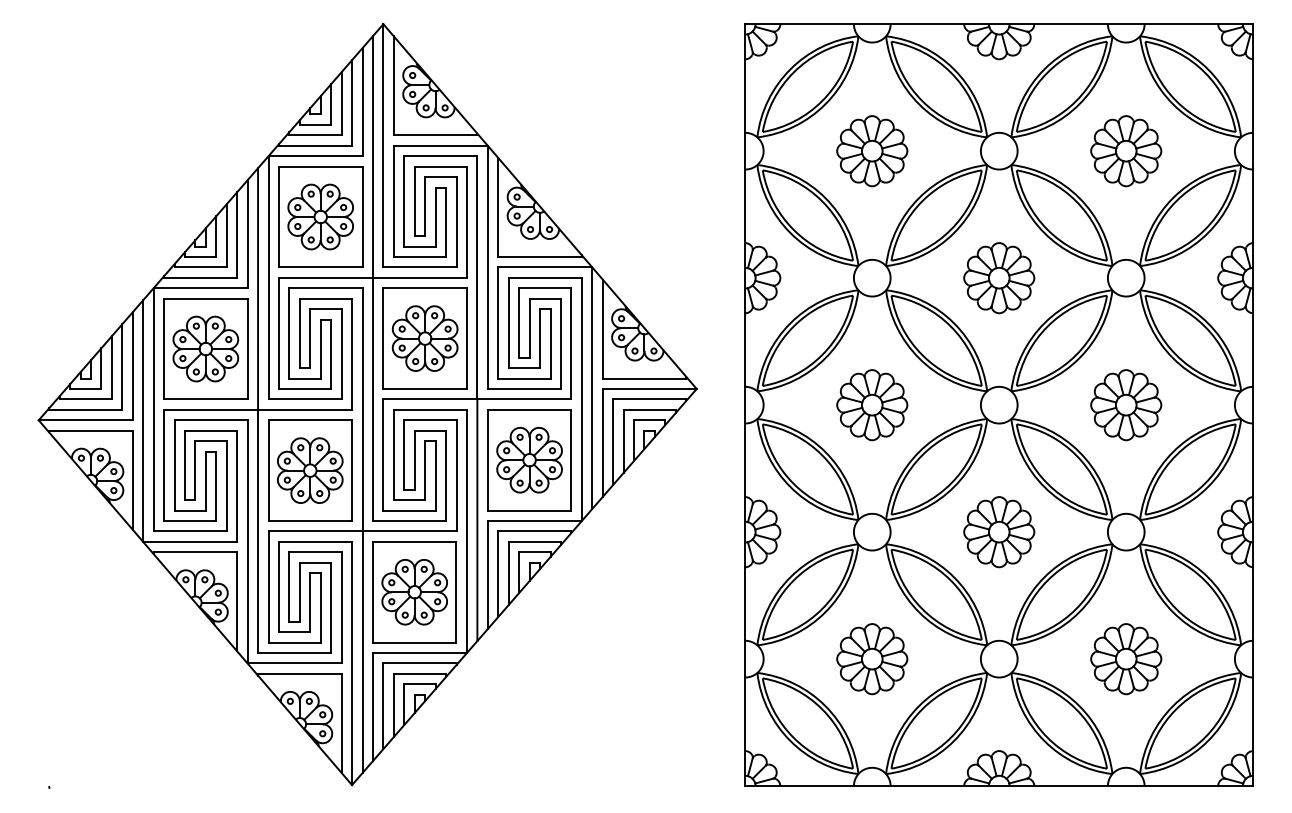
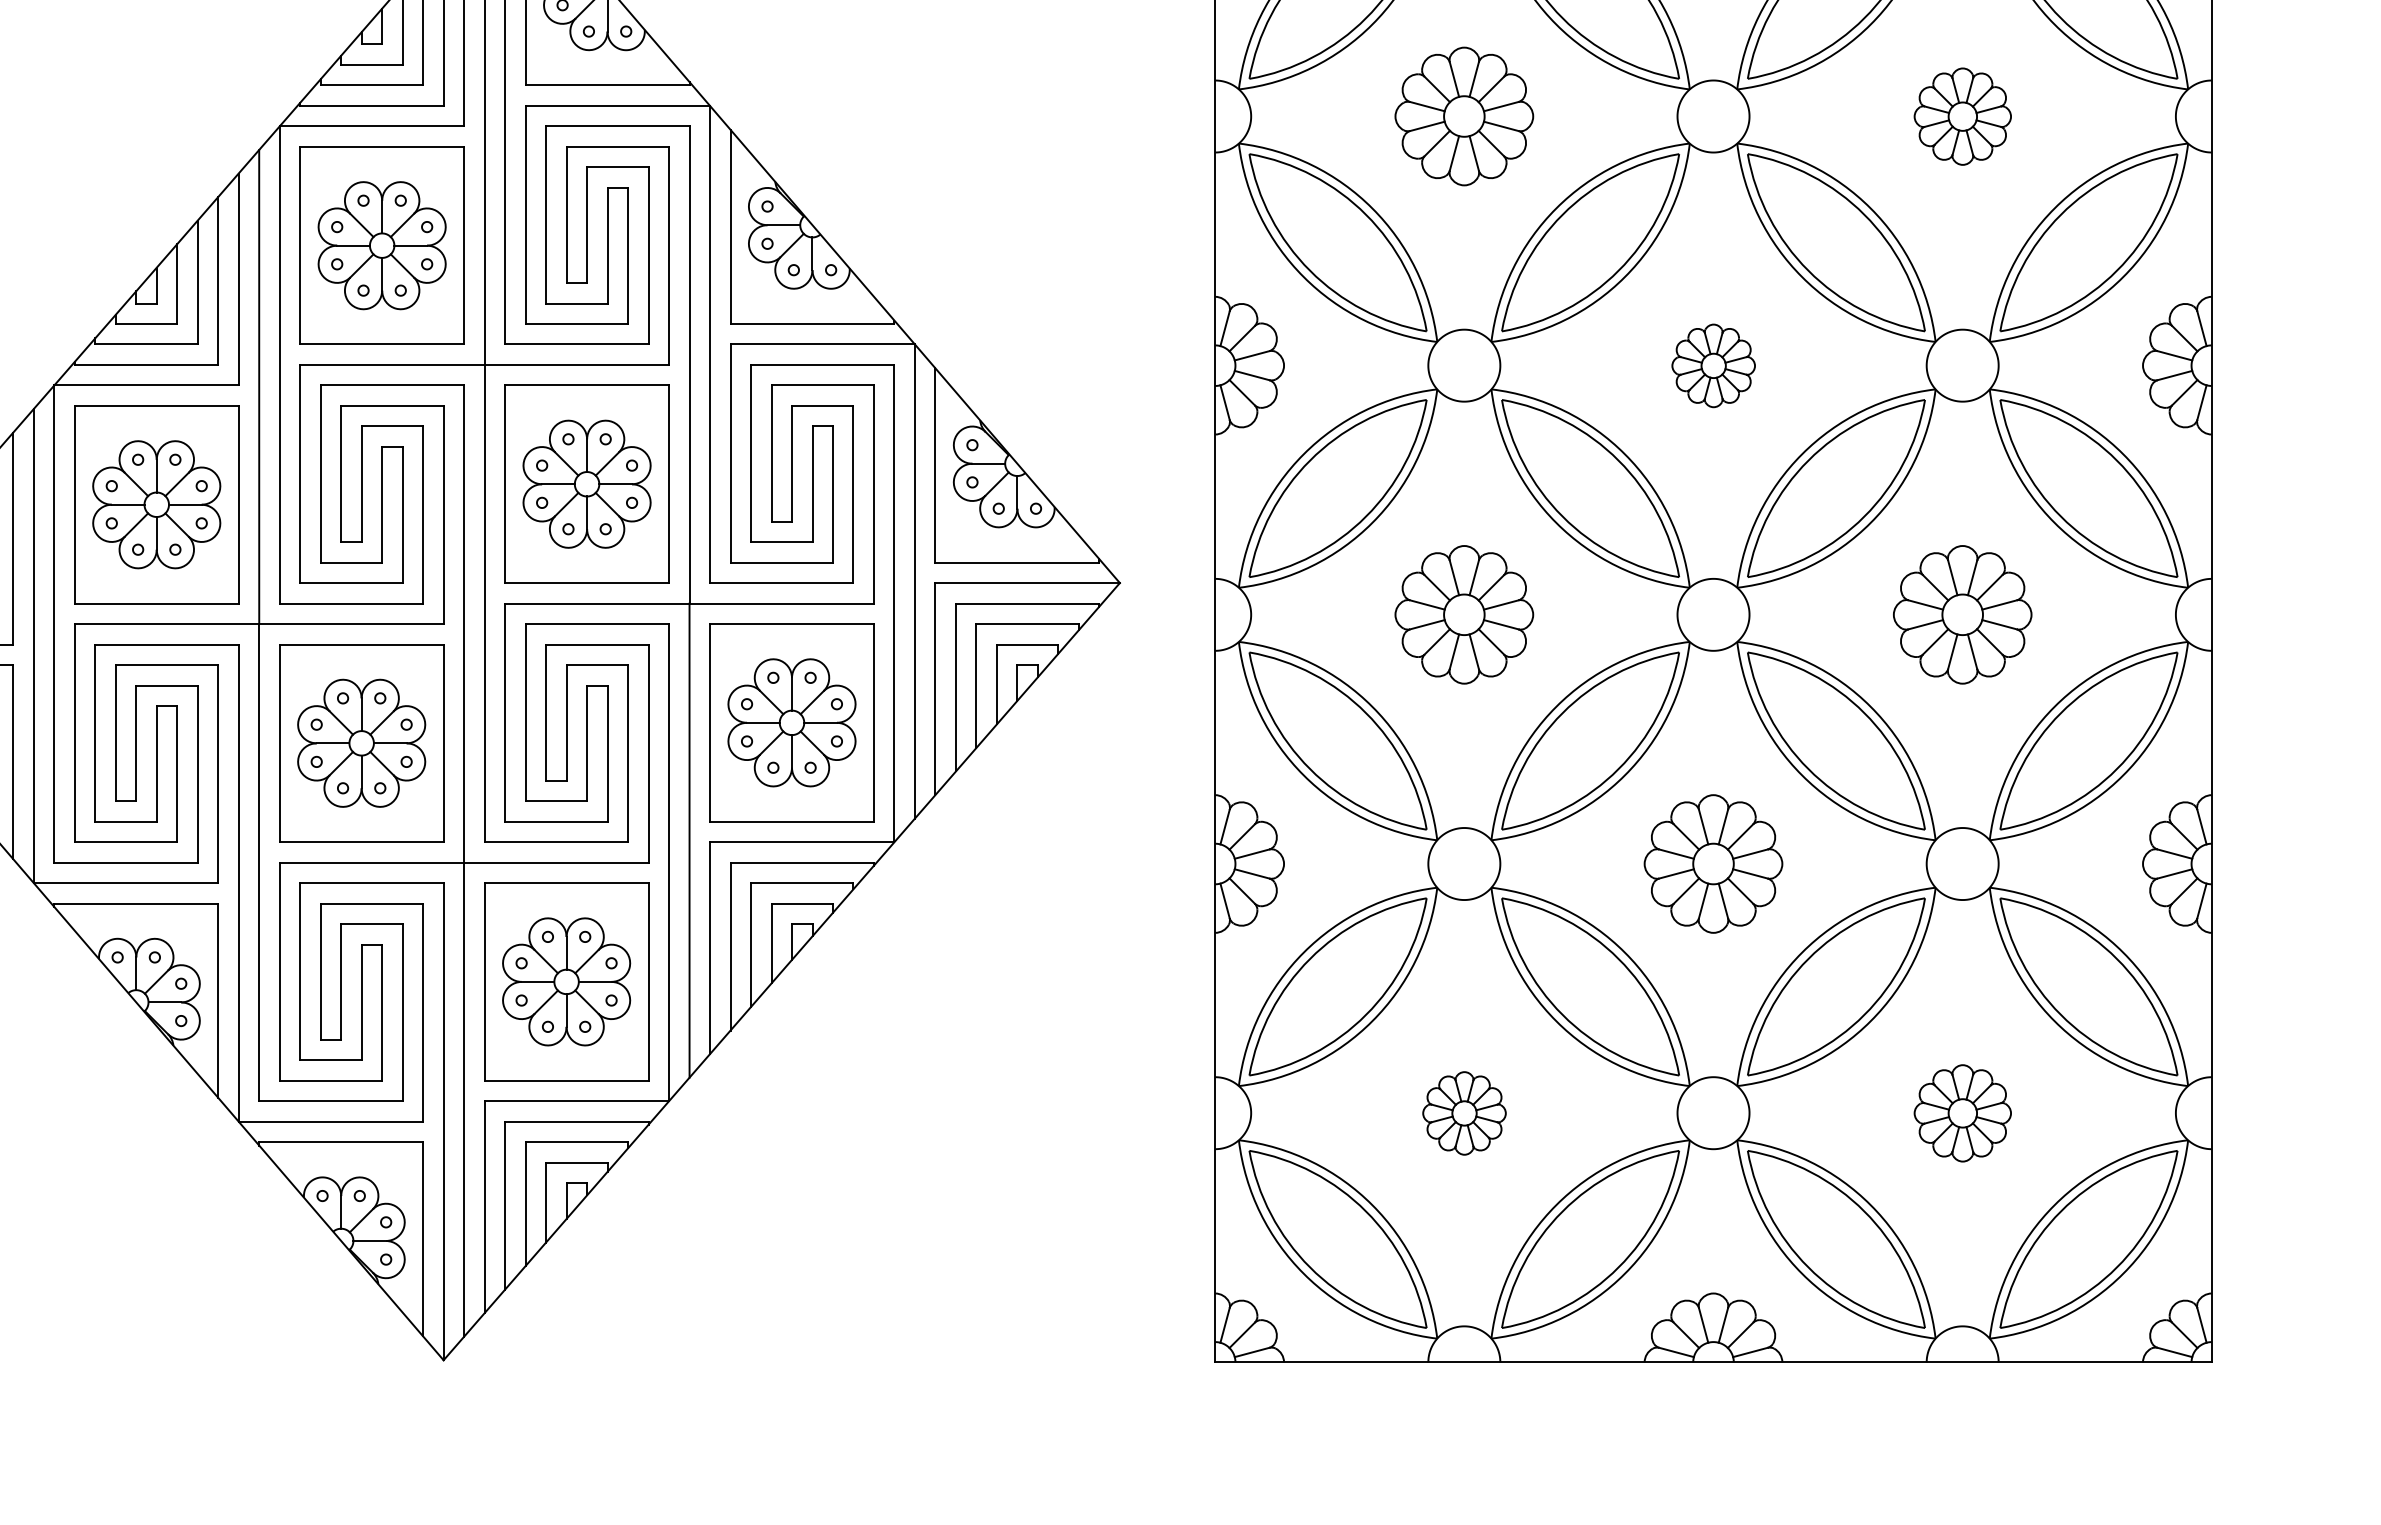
part: (1126, 151) -> (1963, 117), size x0.7
part: (999, 278) -> (1713, 366), size x0.6
part: (872, 659) -> (1464, 1113), size x0.6
part: (1126, 659) -> (1963, 1113), size x0.7

